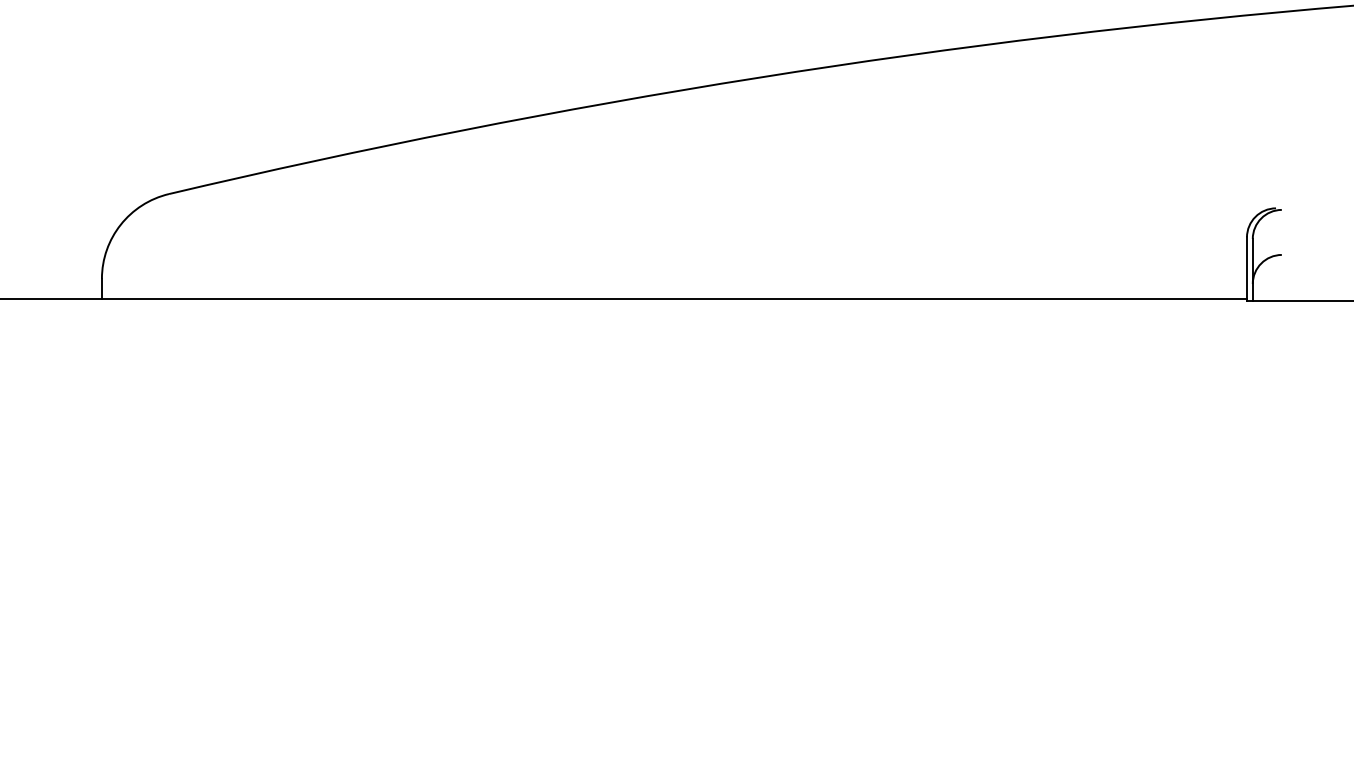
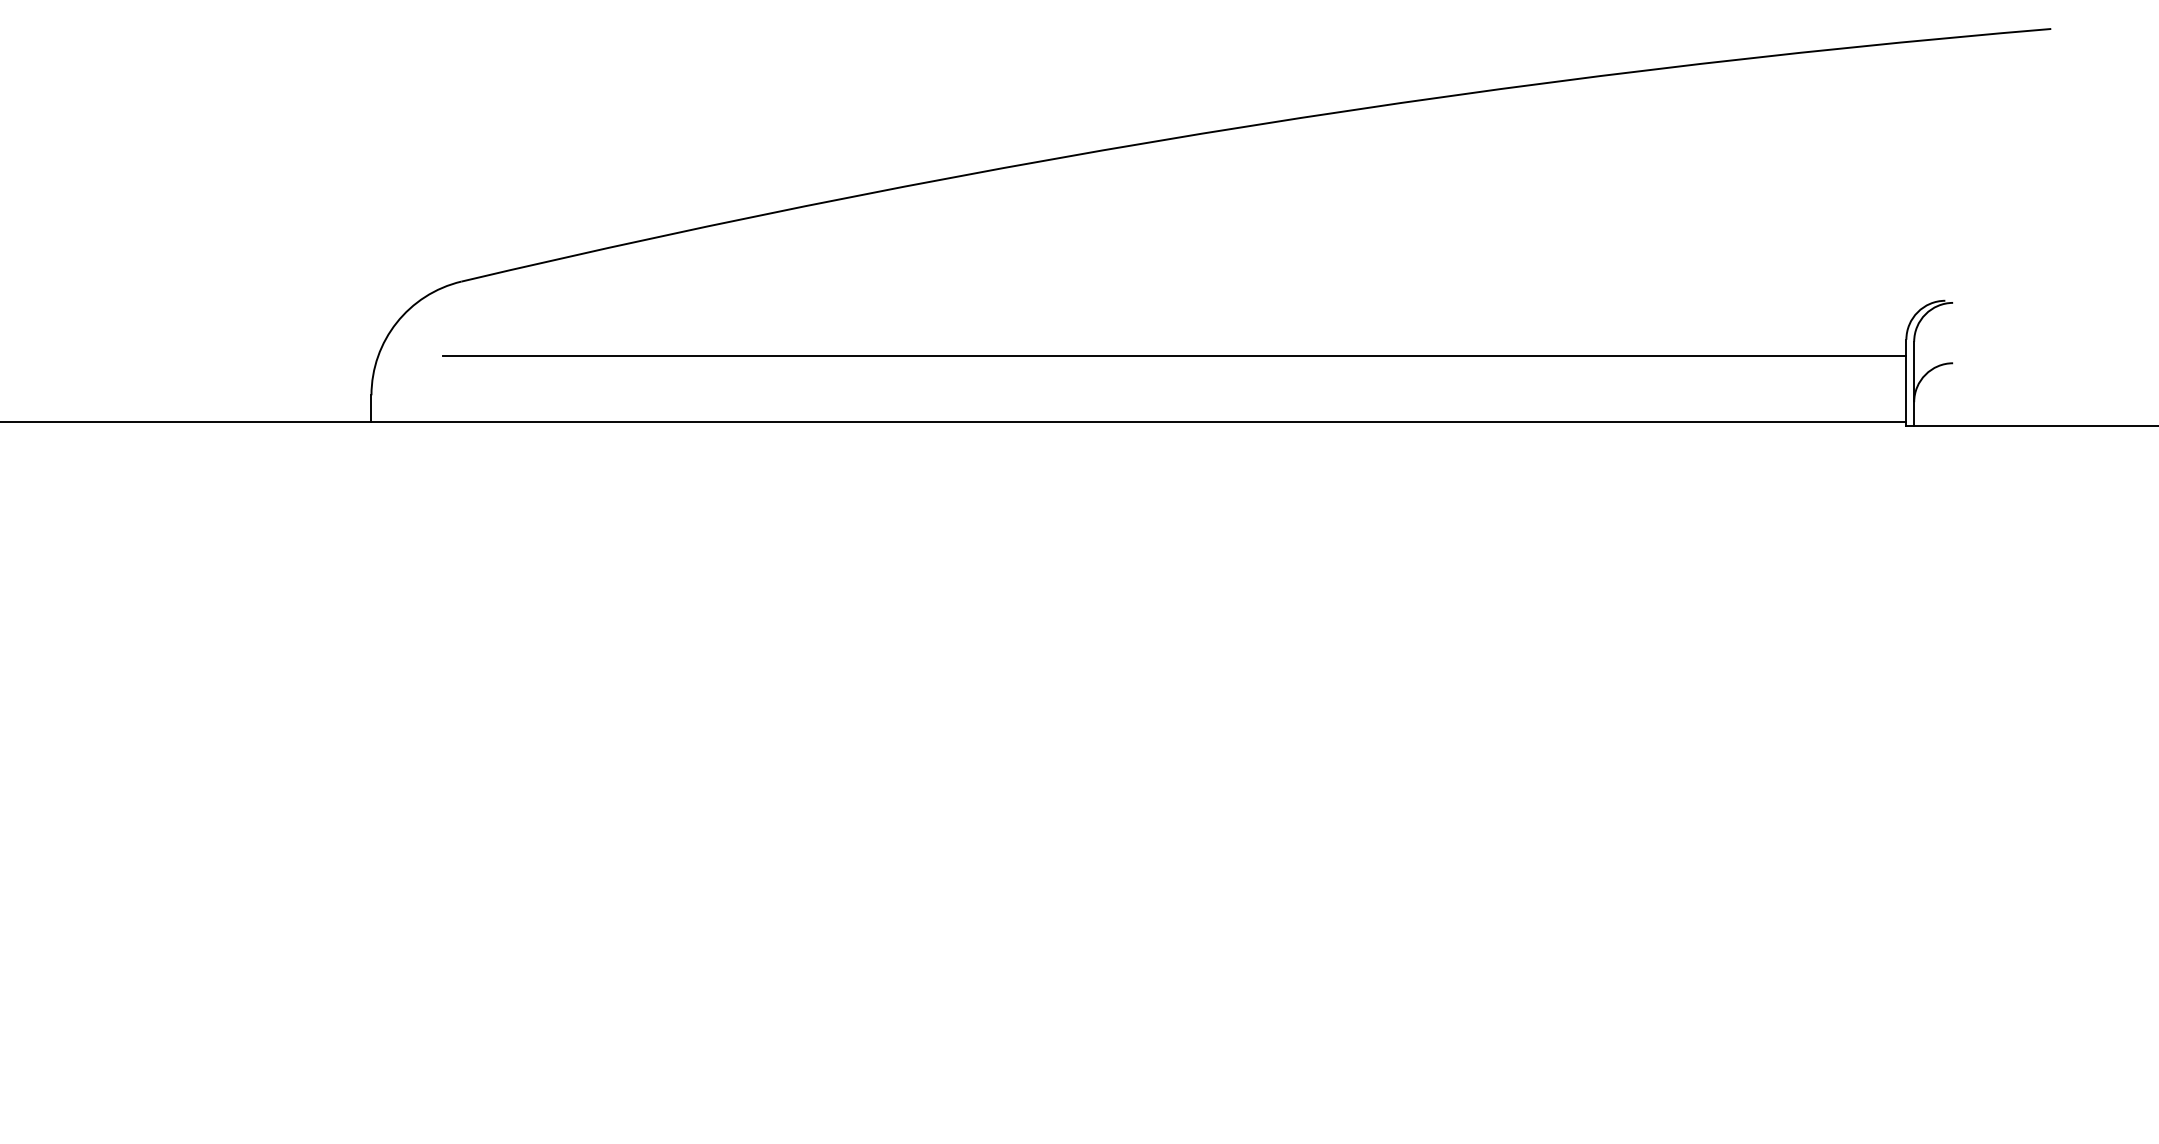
line: (700, 249) -> (1174, 356), added

